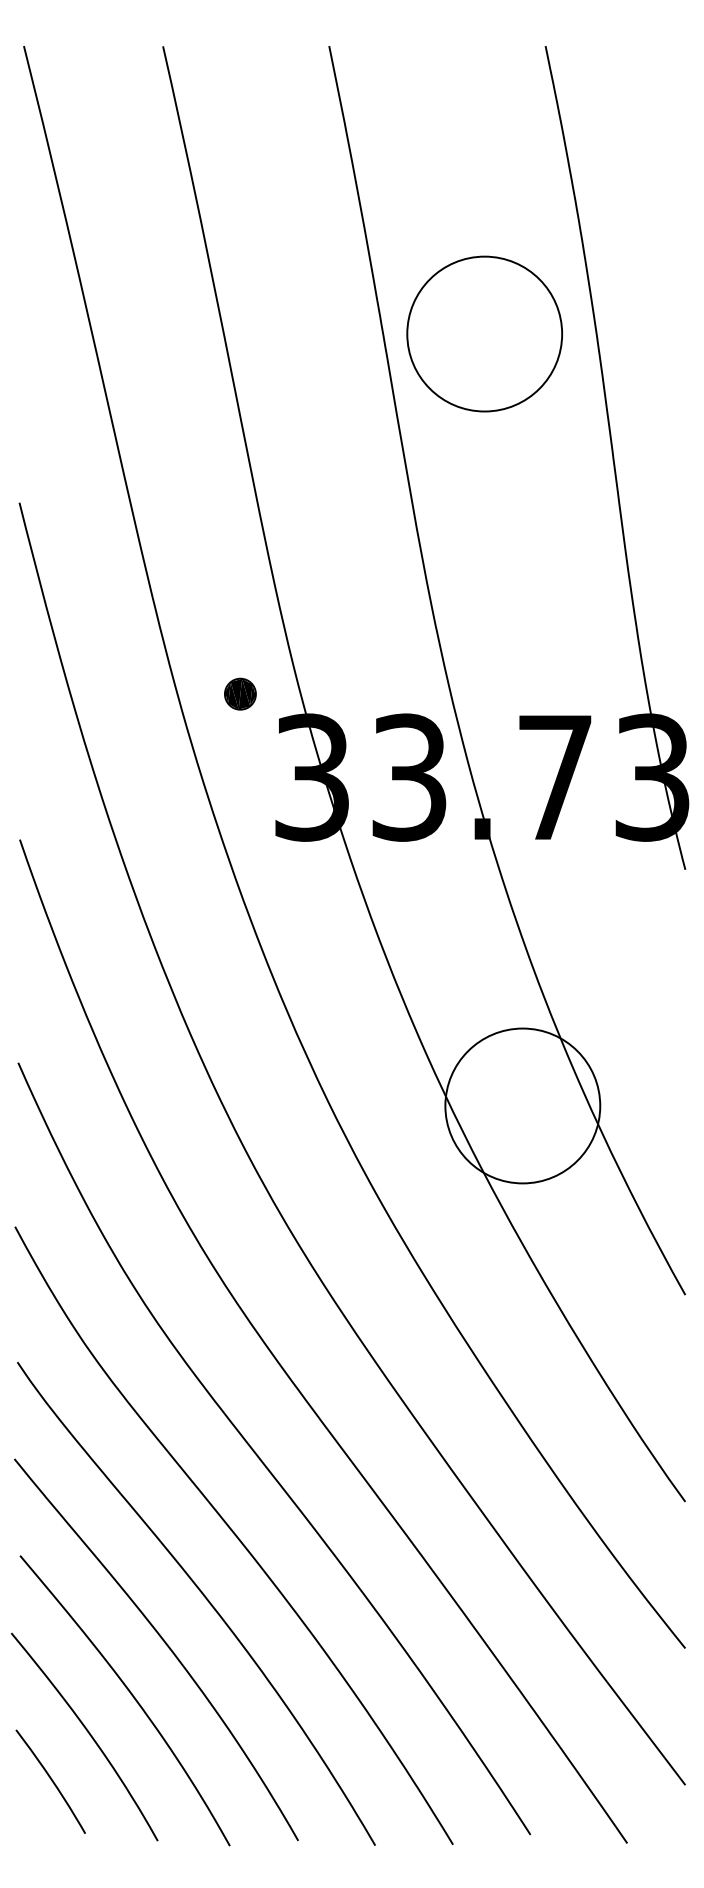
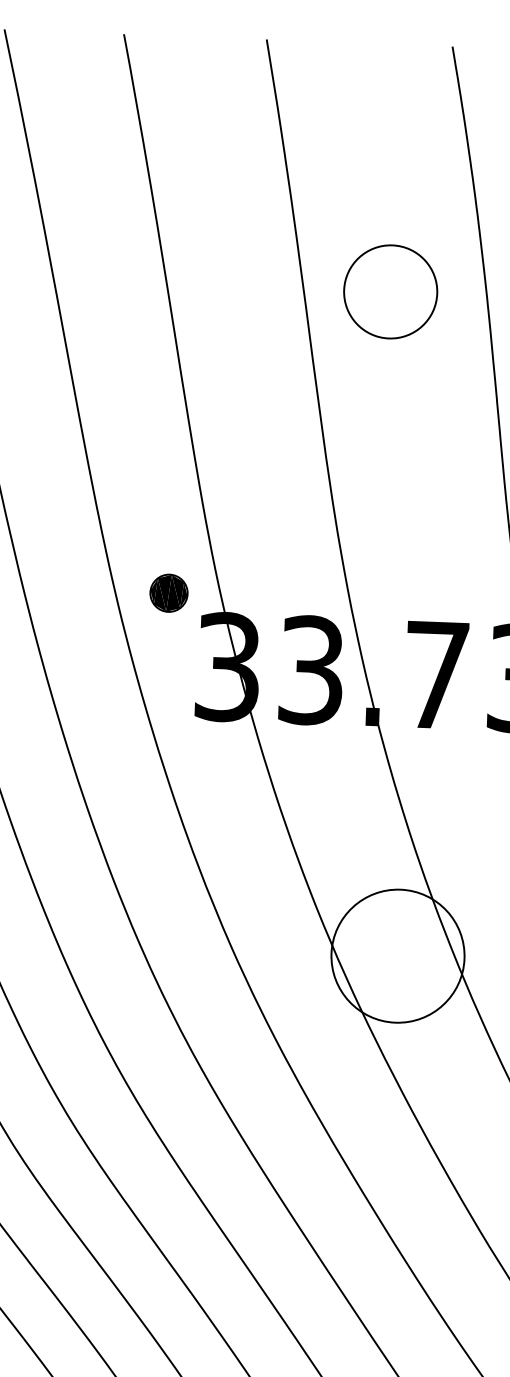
part: (484, 333) -> (390, 291), size x0.7
part: (240, 693) -> (169, 592), size x1.4

